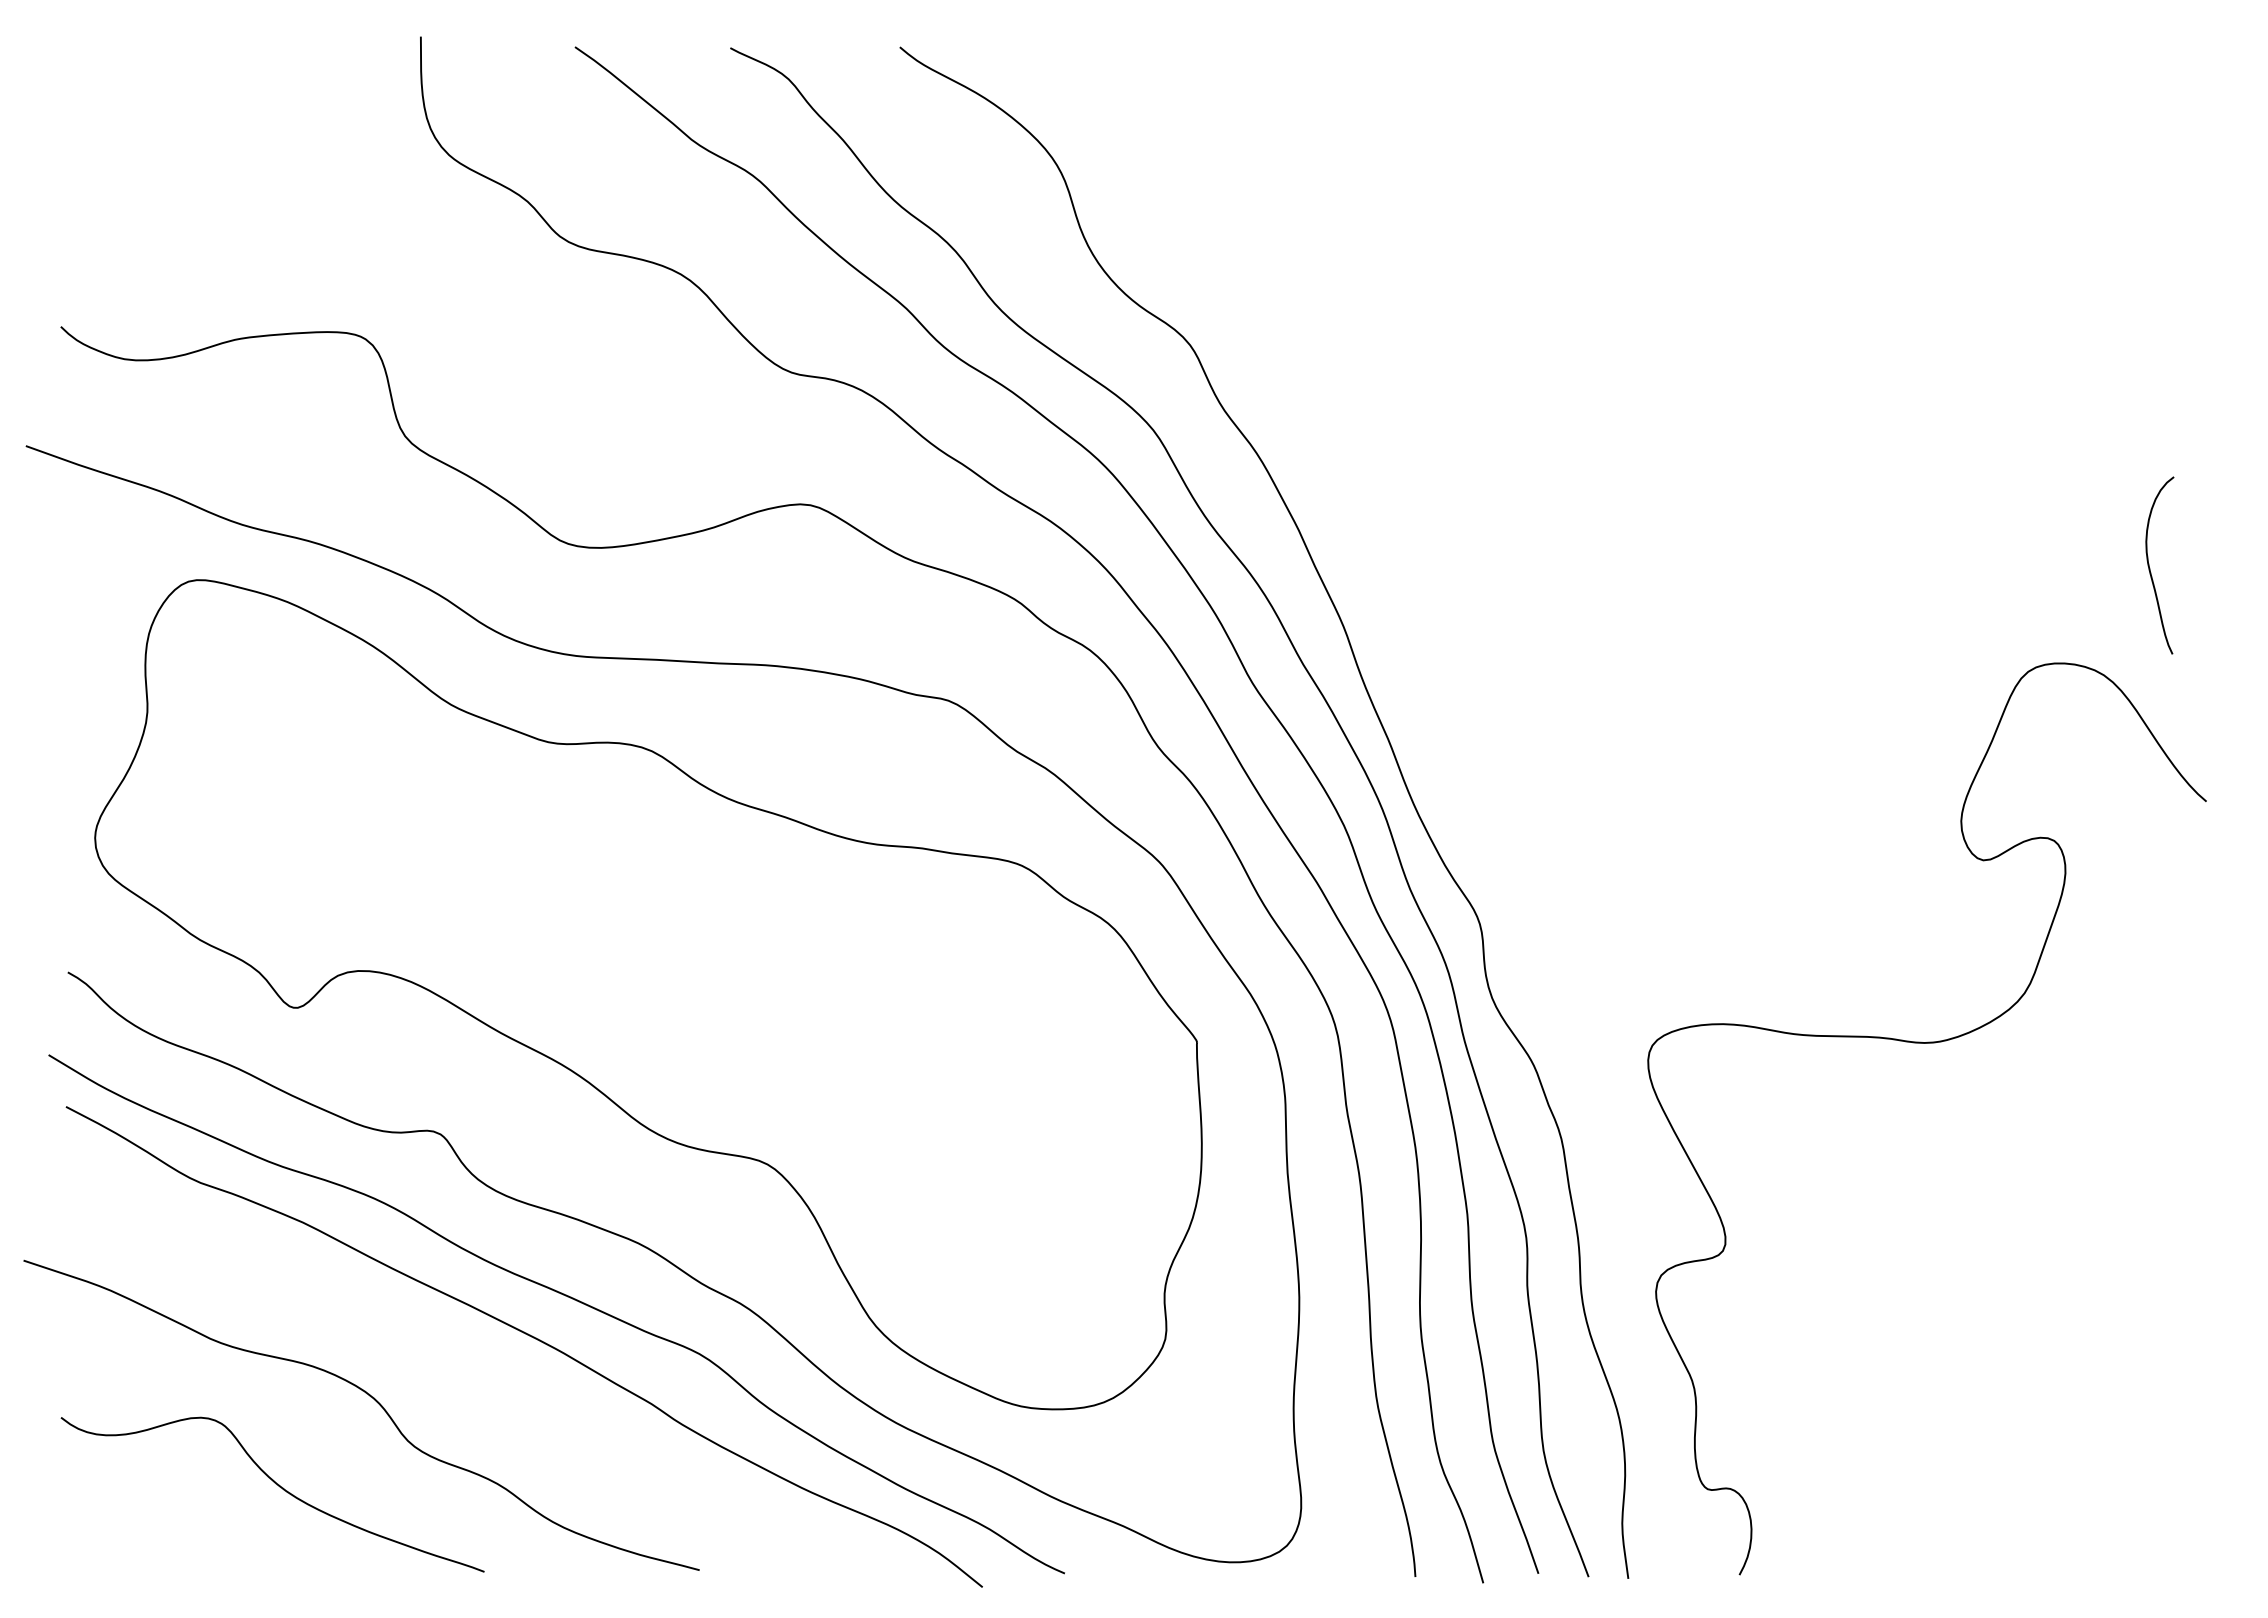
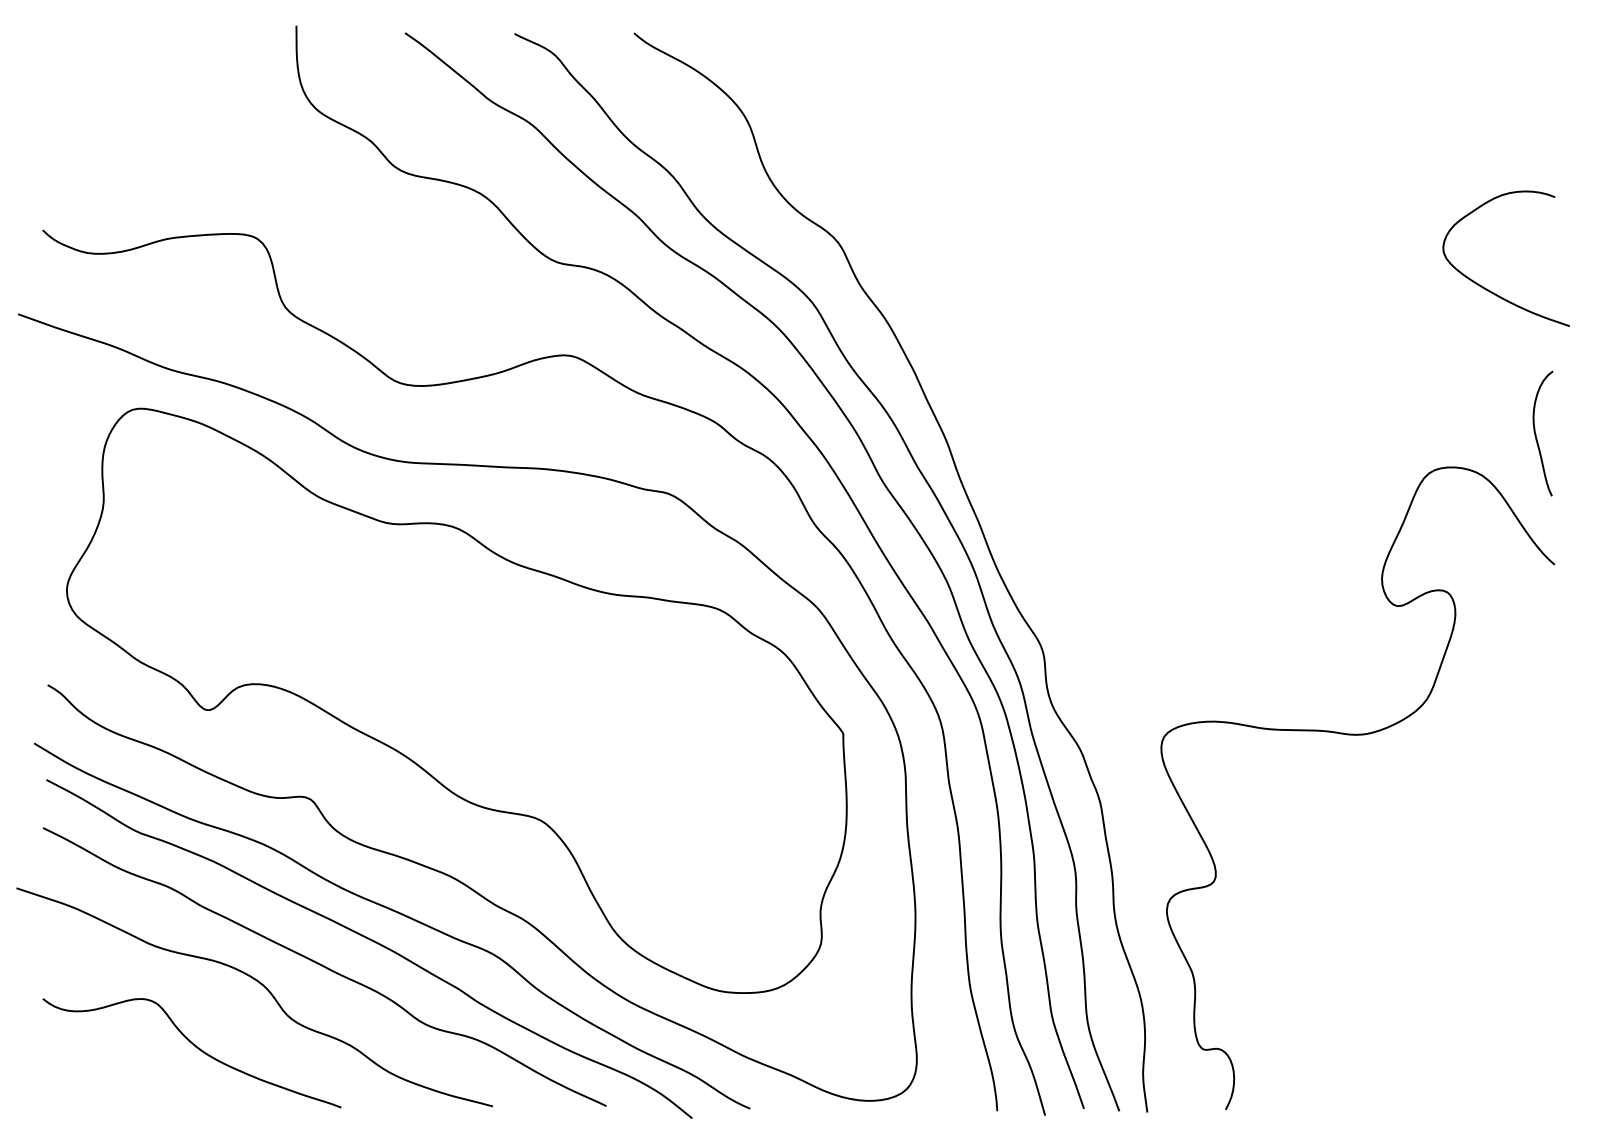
curve: (2109, 409) -> (1486, 288), added
curve: (2150, 568) -> (1536, 435), moved
curve: (461, 1372) -> (325, 967), added

